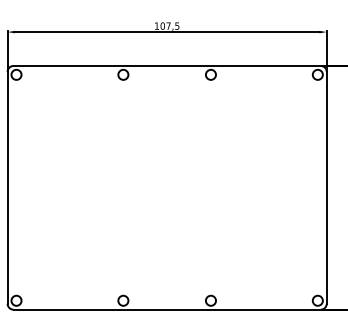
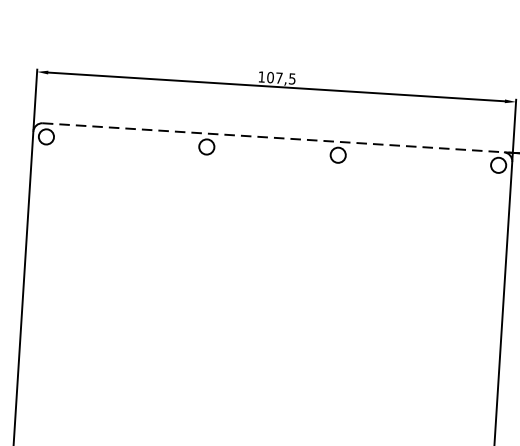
line: (167, 65) -> (273, 137), solid -> dashed

